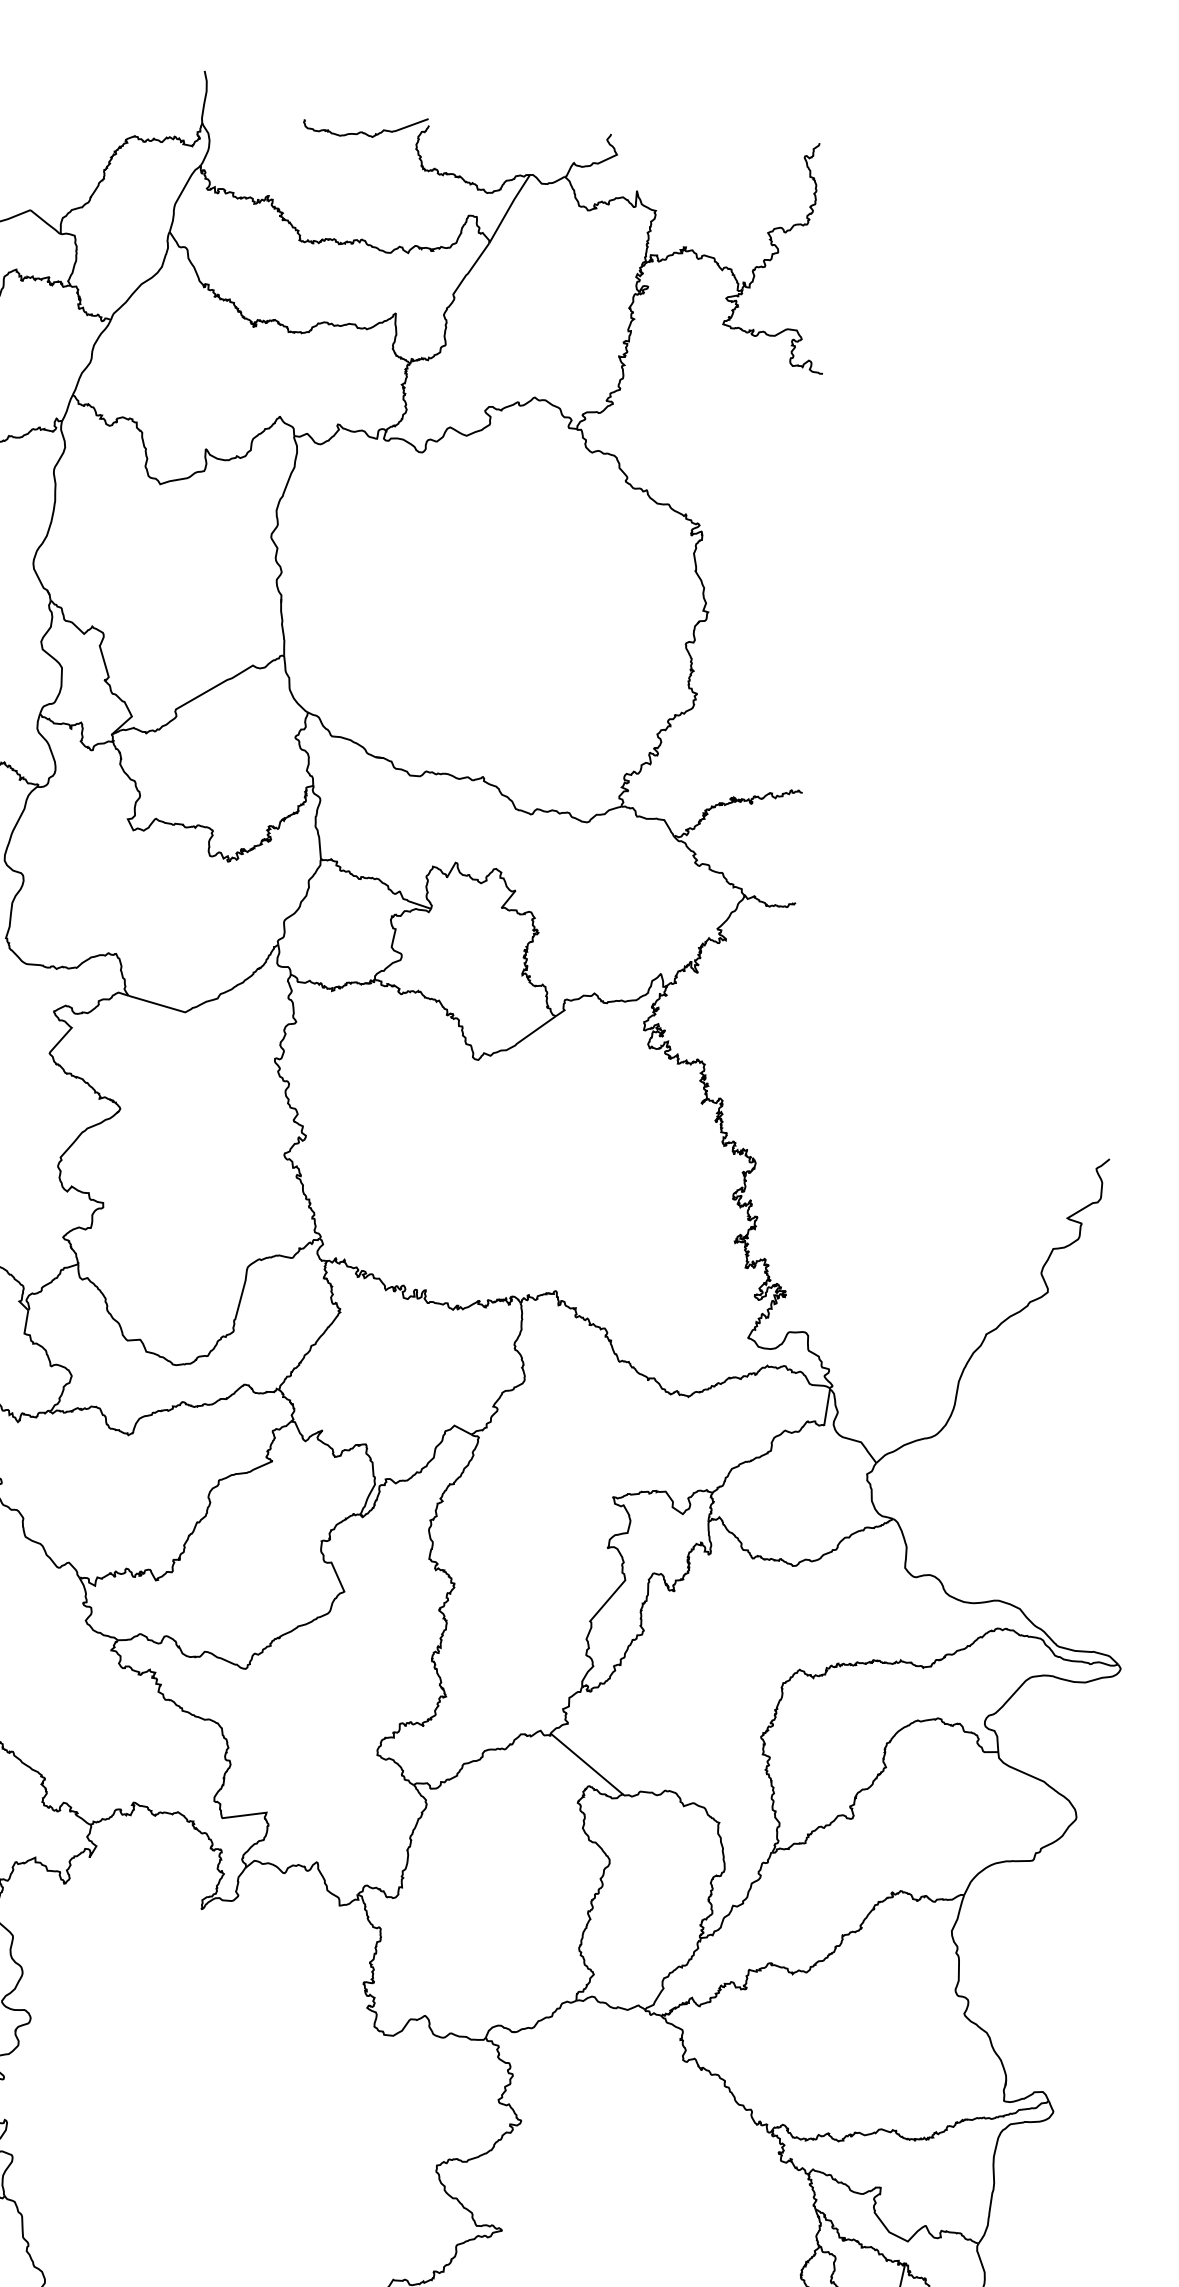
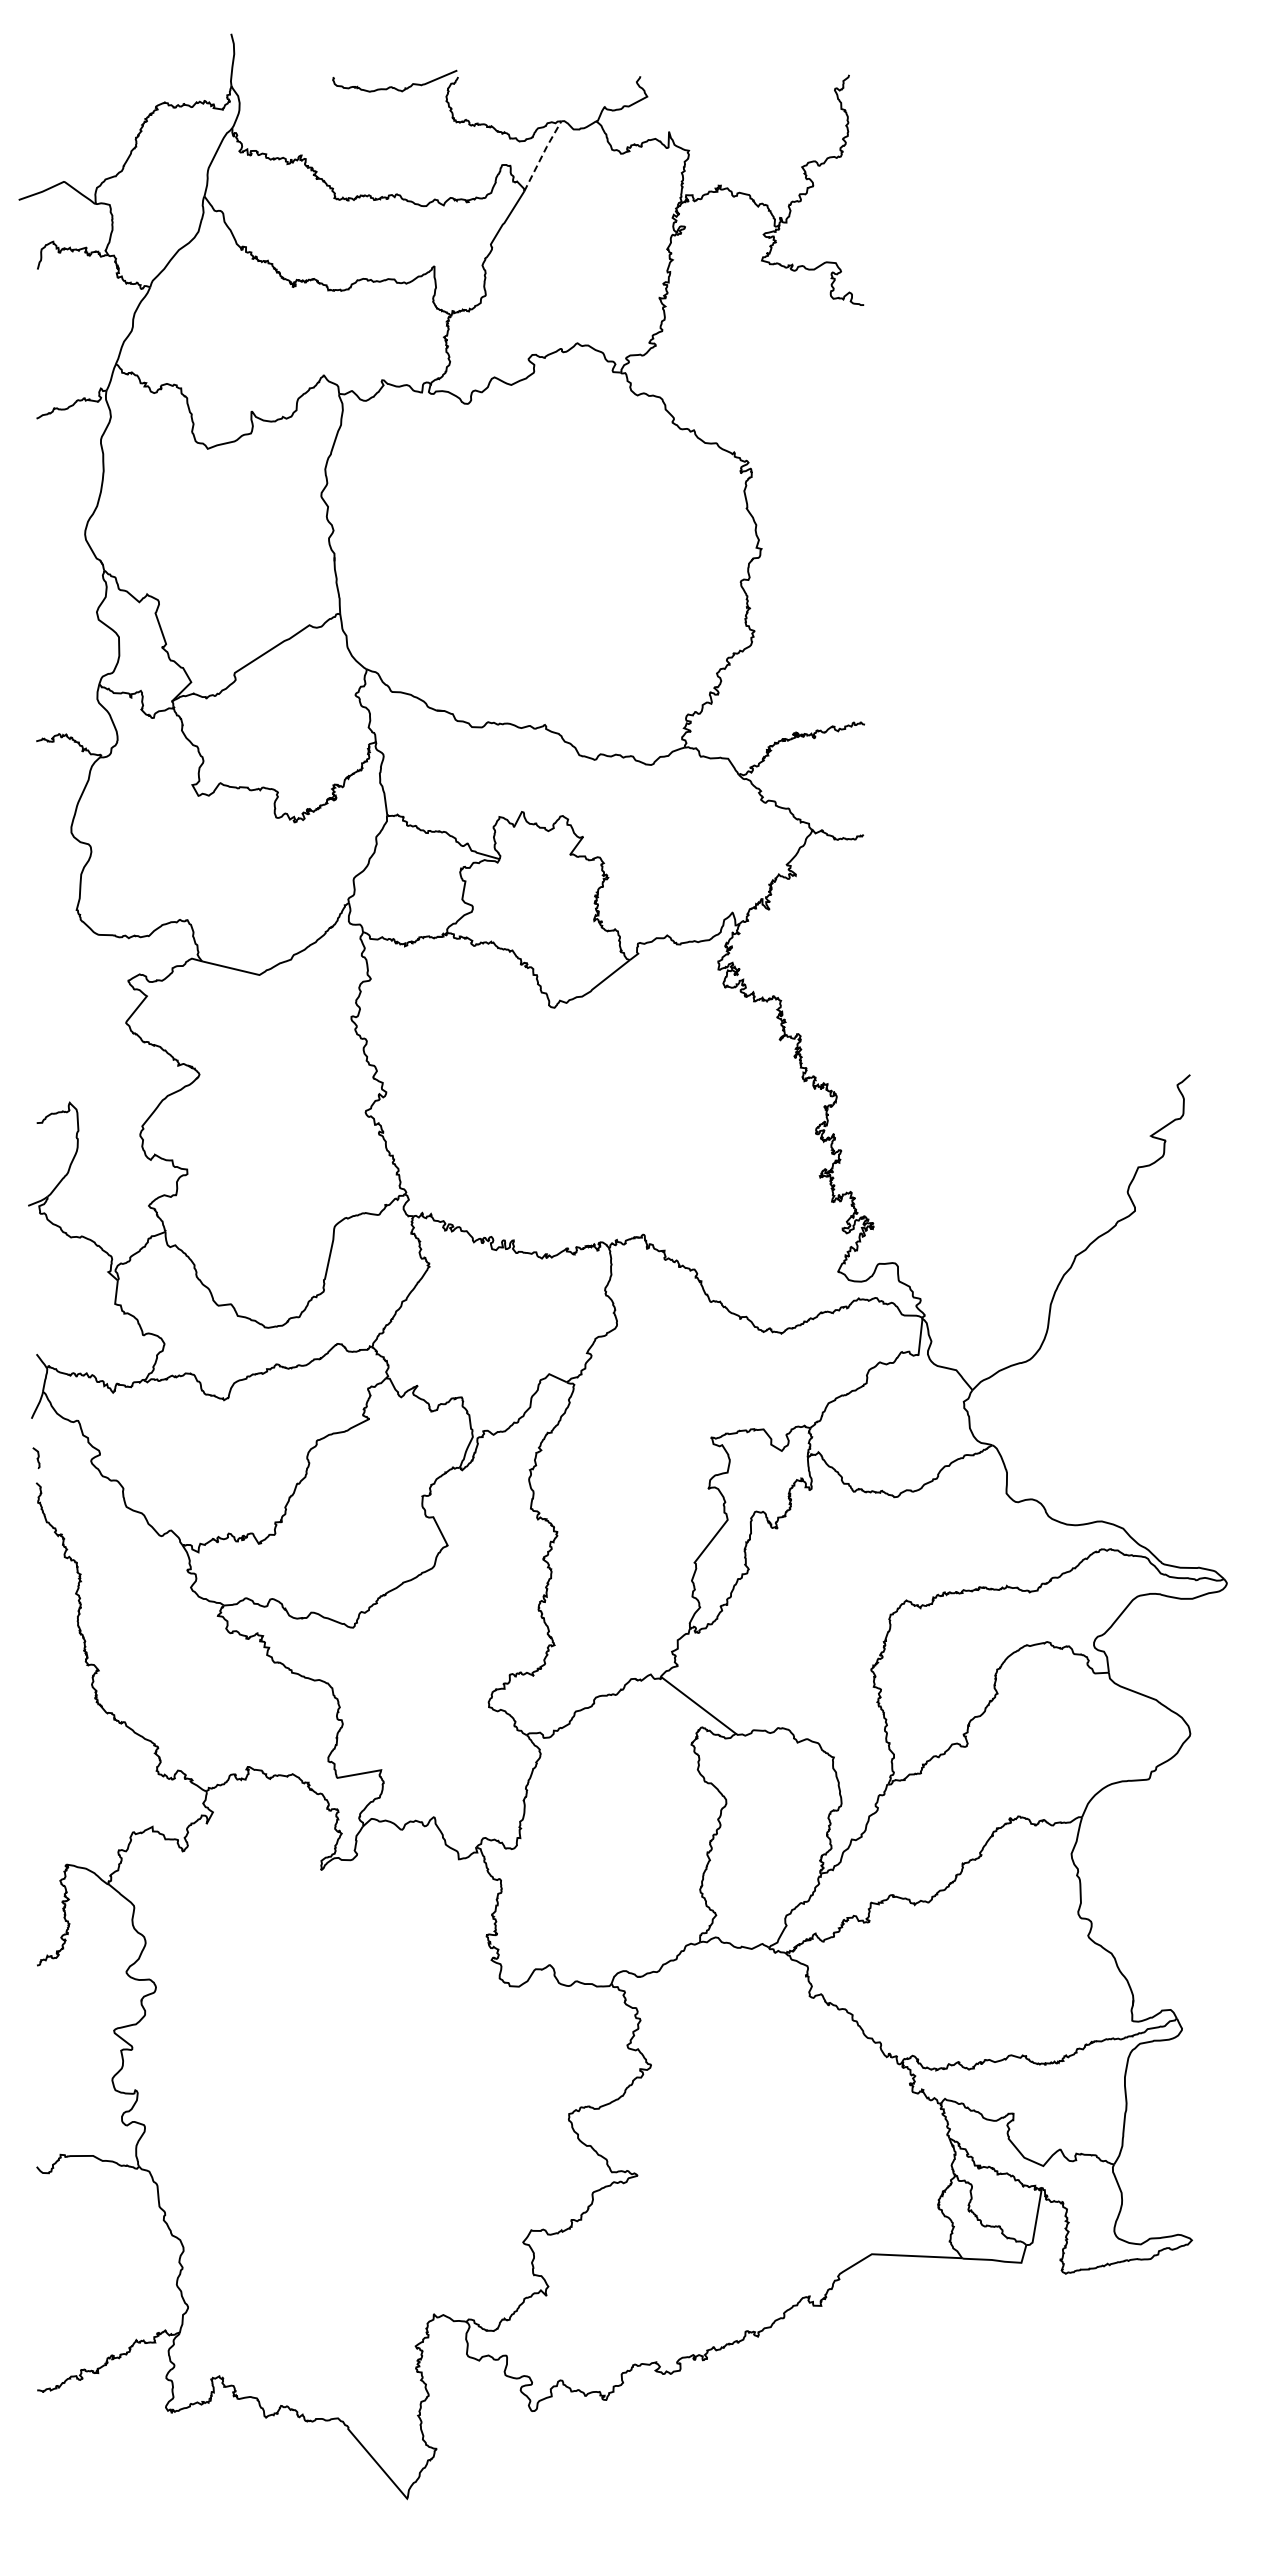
line: (509, 208) -> (542, 155), solid -> dashed

